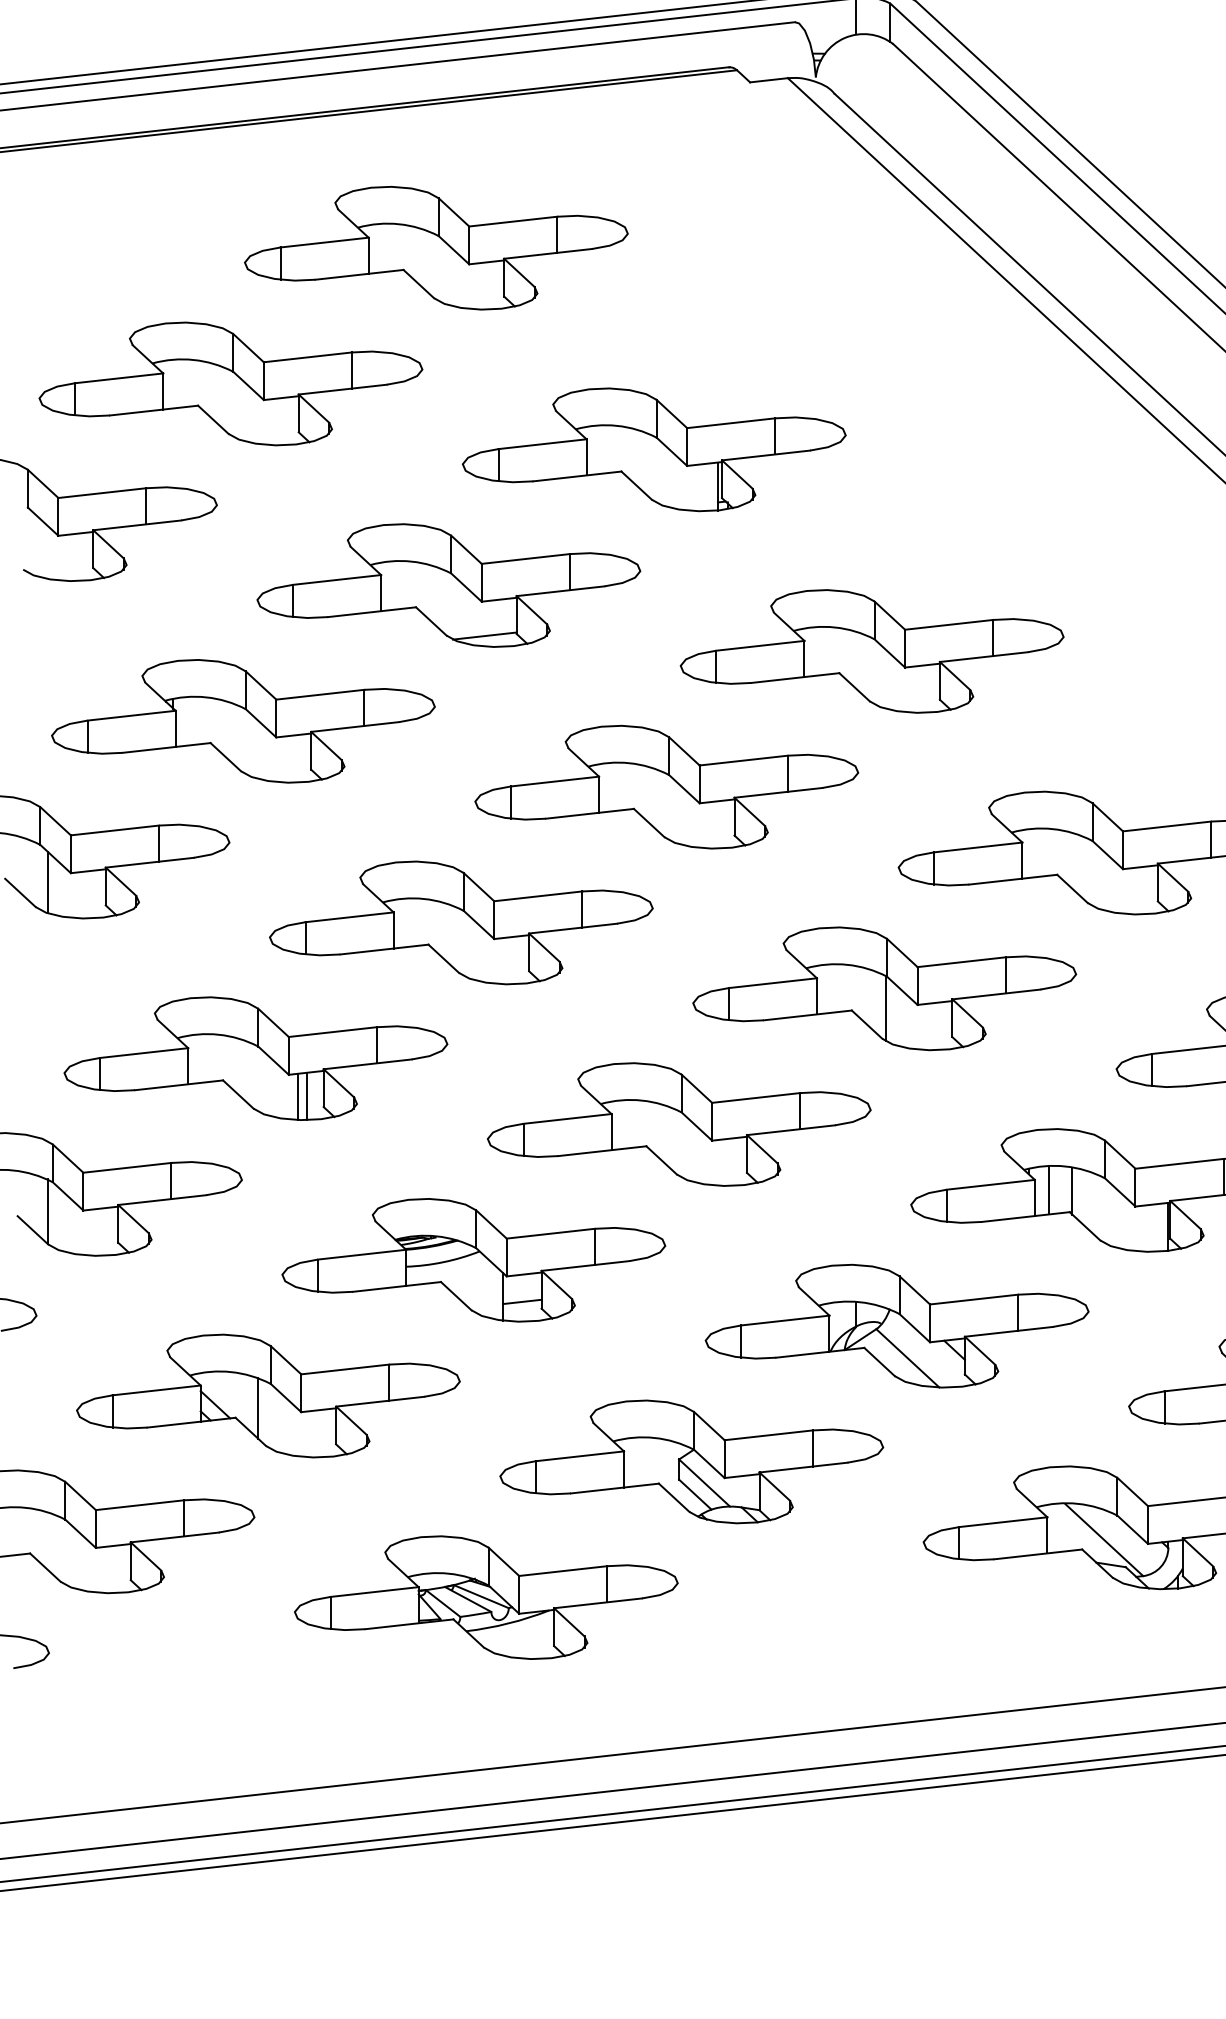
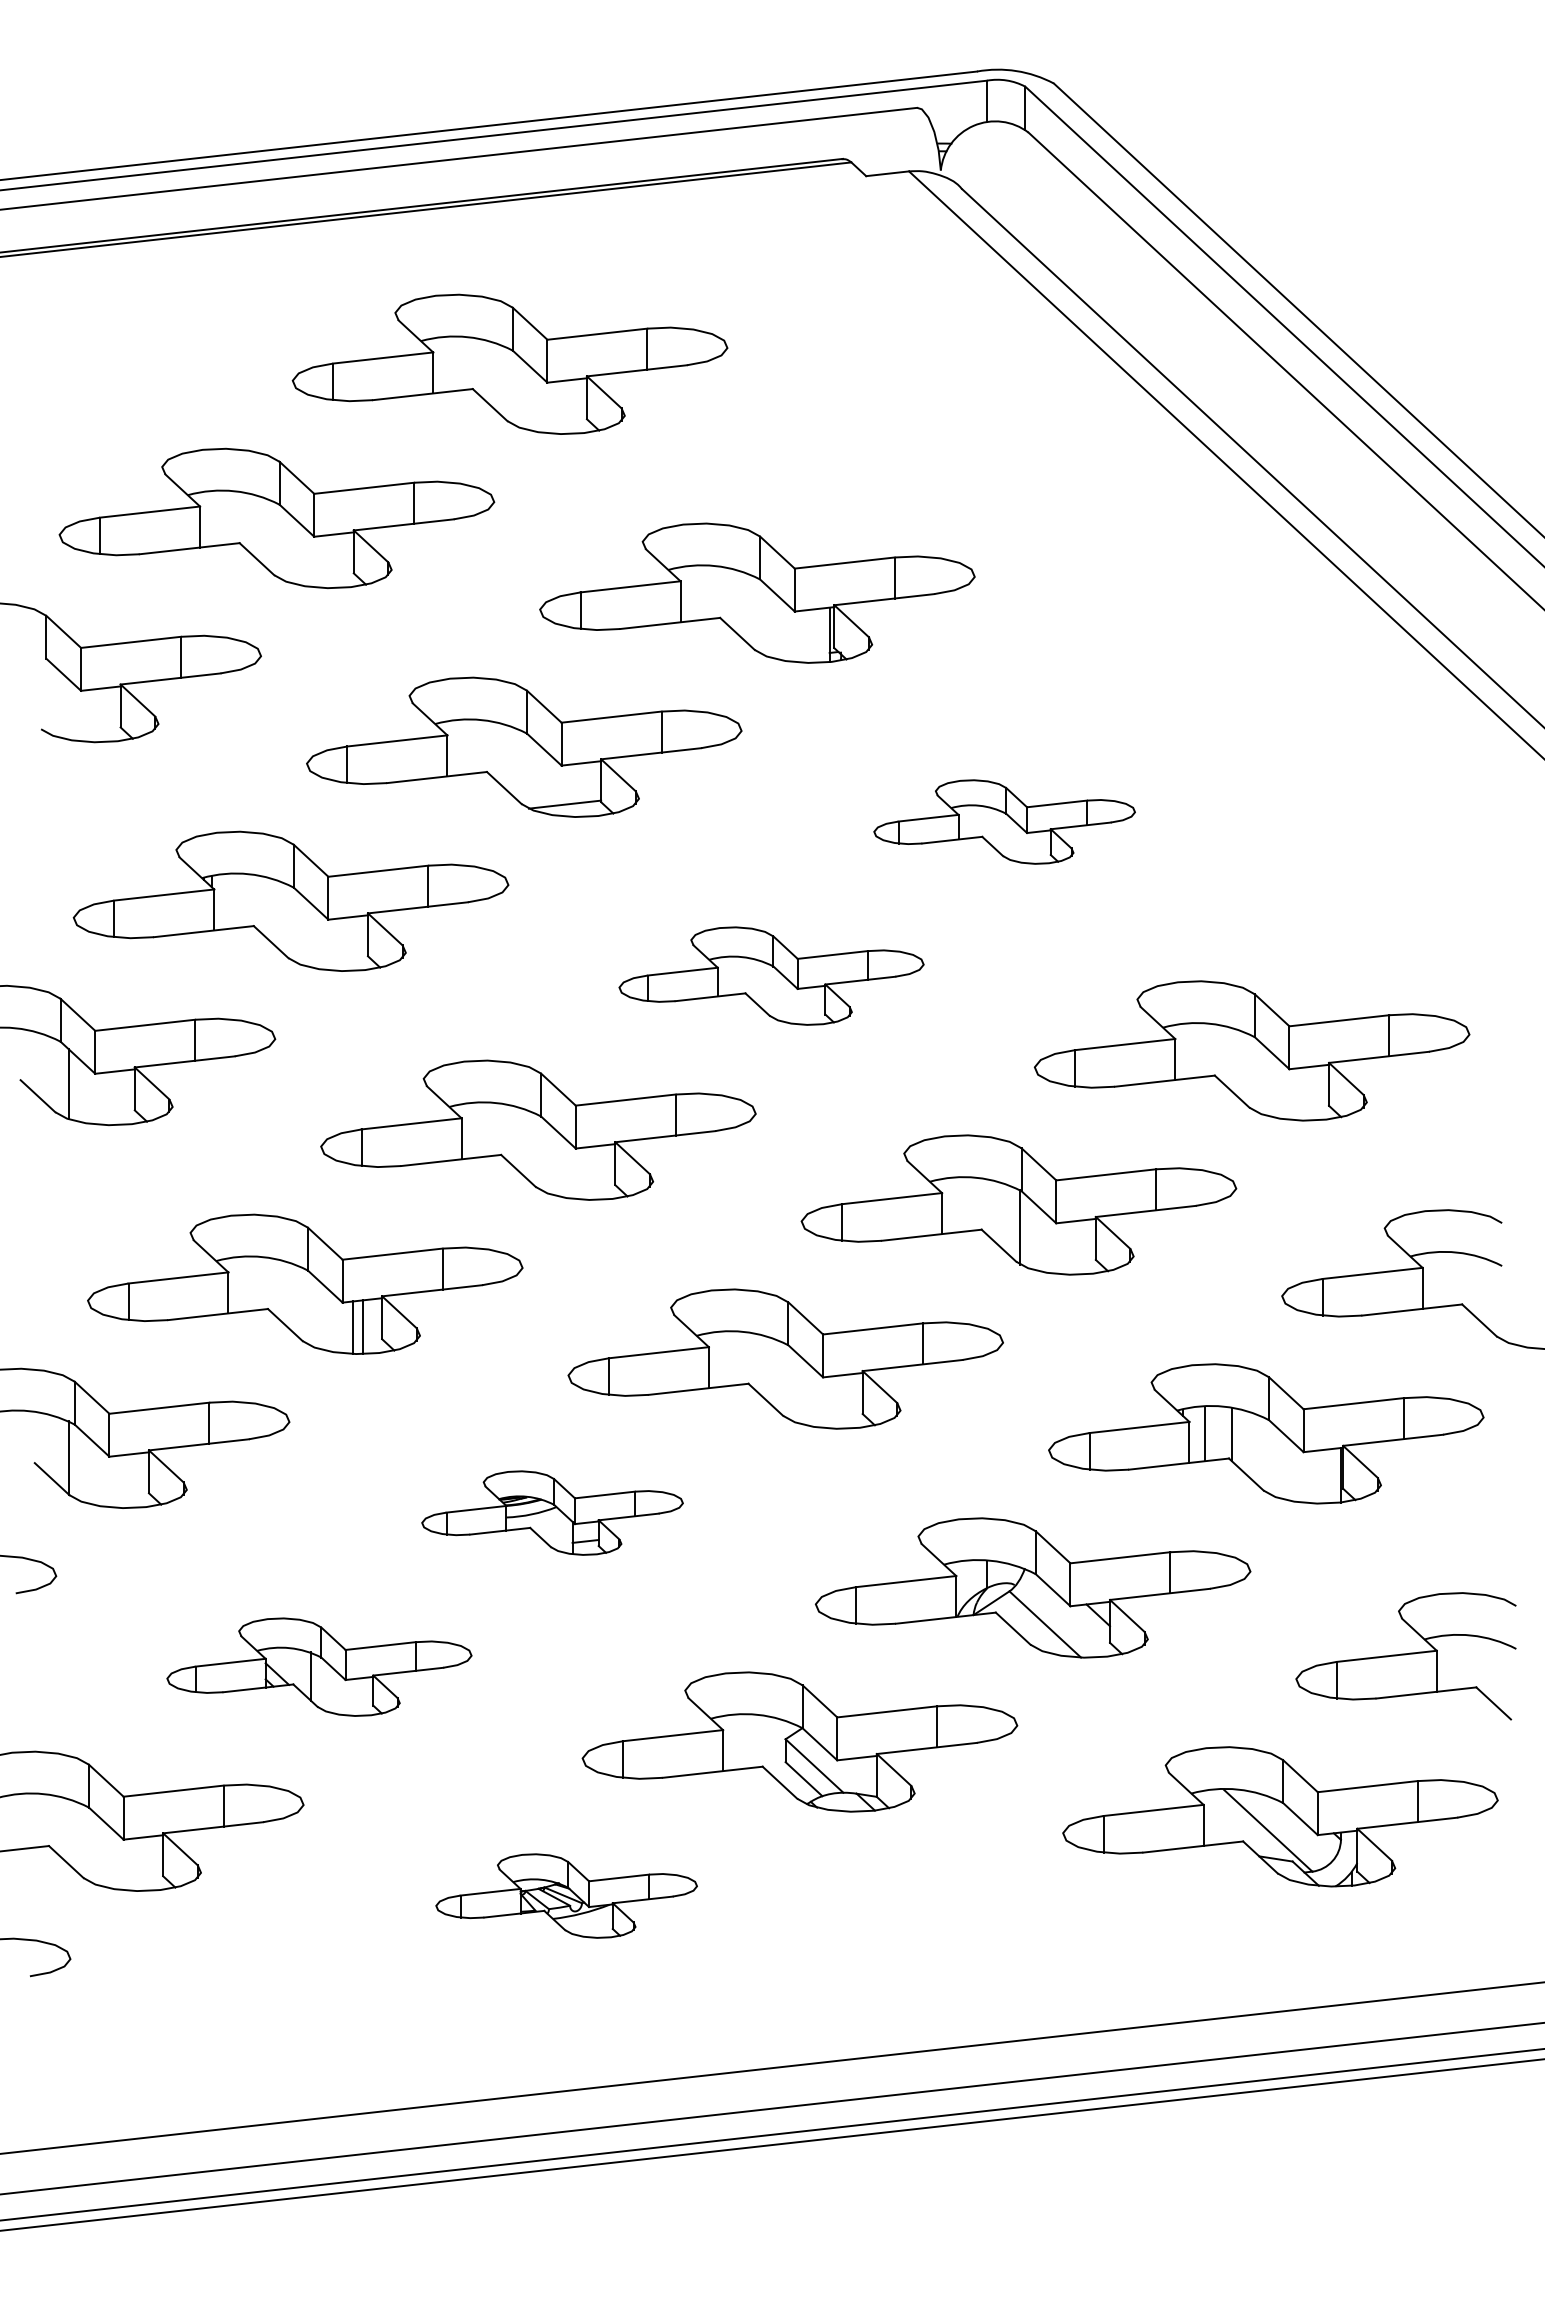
part: (871, 650) -> (1004, 821), size x0.6
part: (666, 786) -> (771, 975), size x0.7
part: (473, 1259) -> (552, 1512), size x0.6
part: (268, 1395) -> (319, 1666), size x0.7
part: (486, 1597) -> (566, 1895), size x0.6

